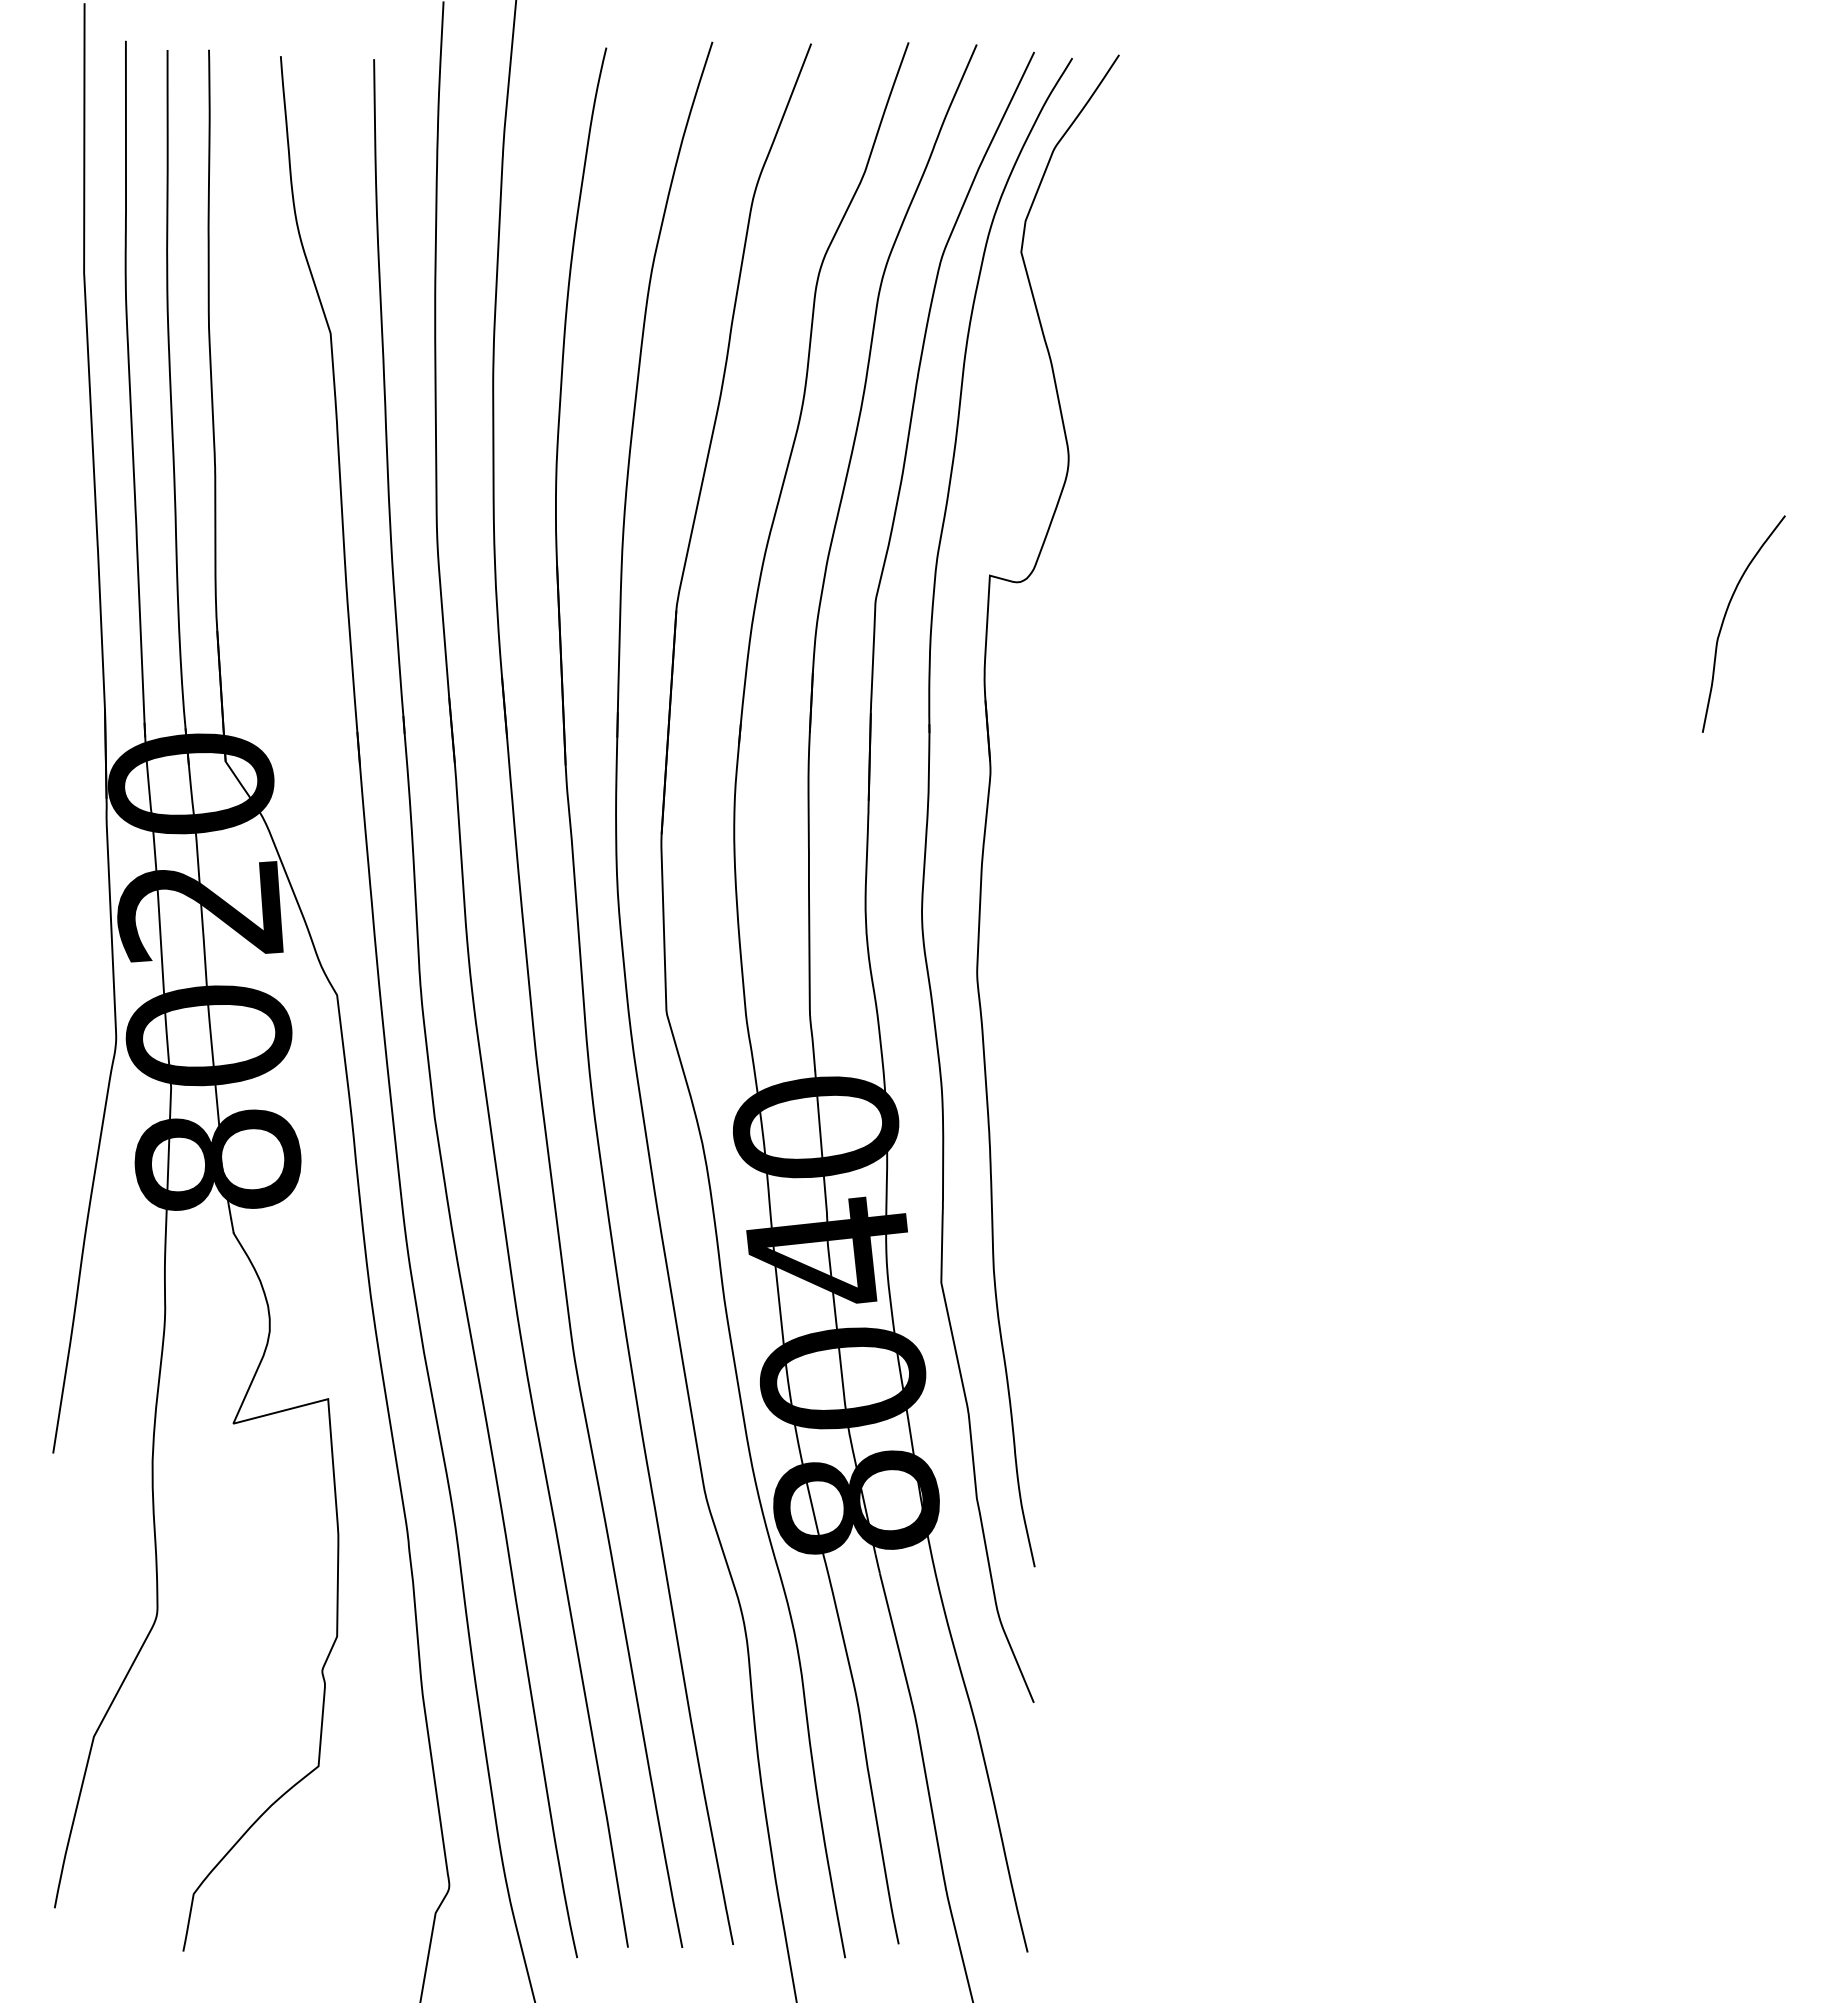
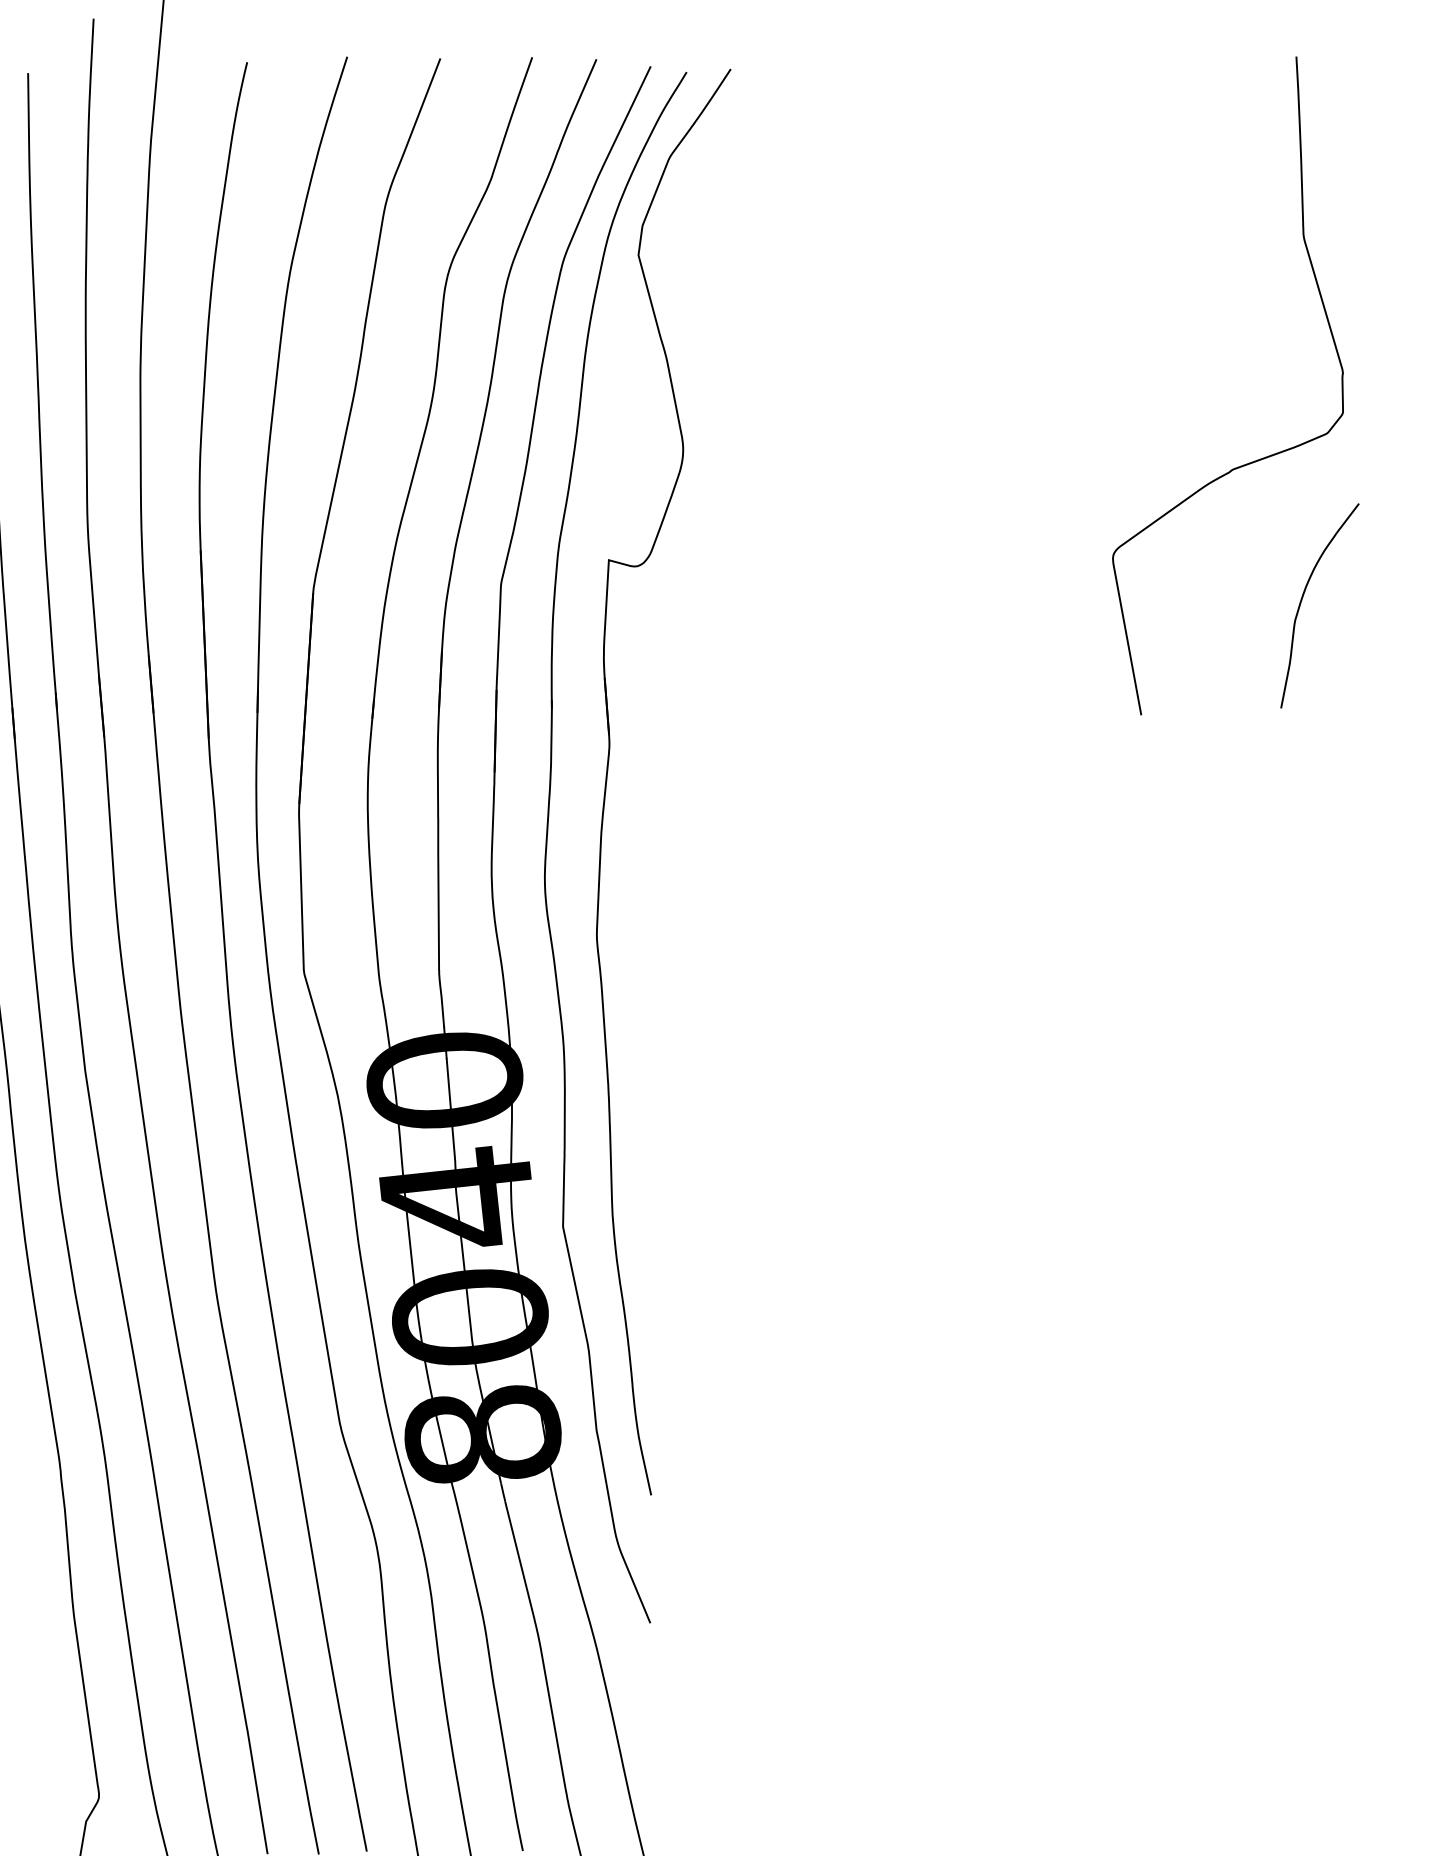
curve: (1678, 468) -> (1258, 459), added

